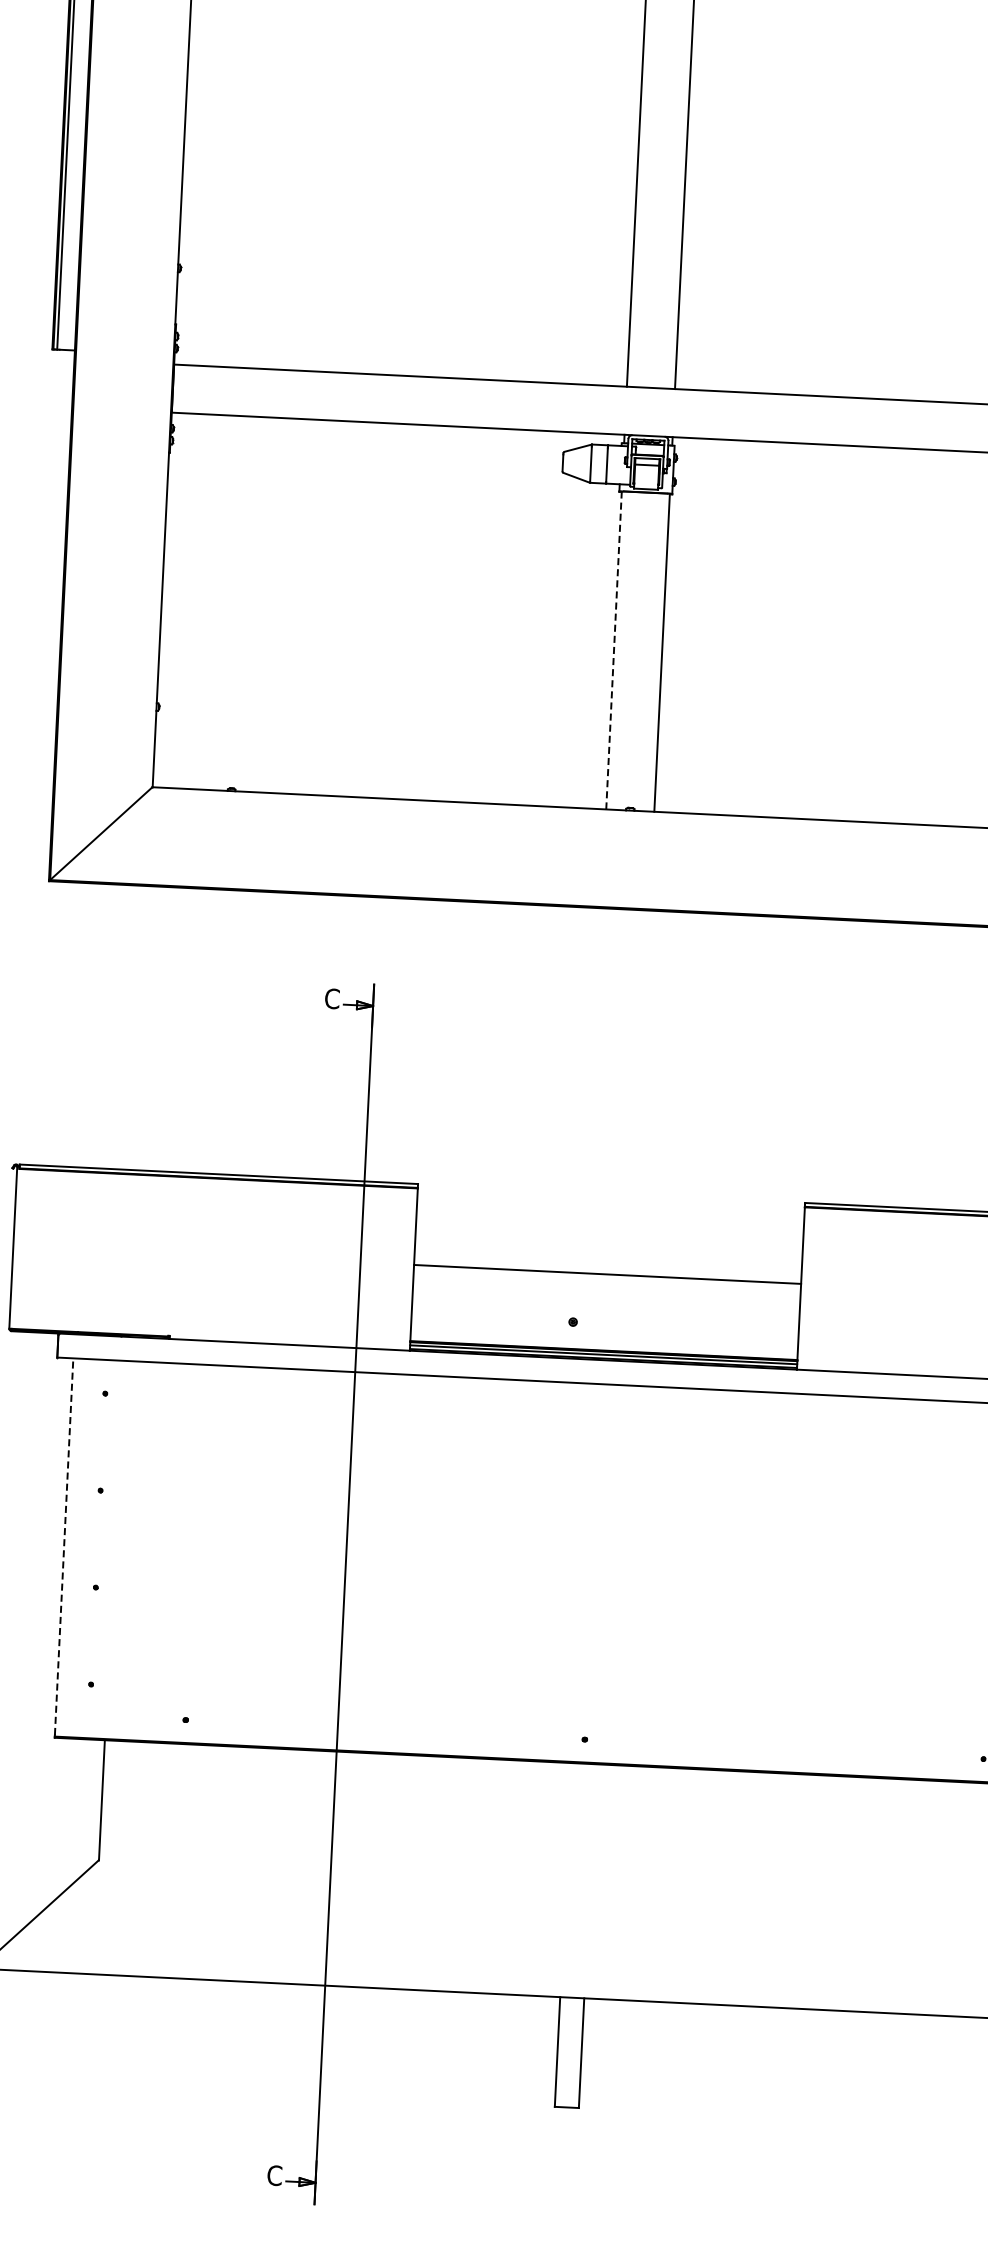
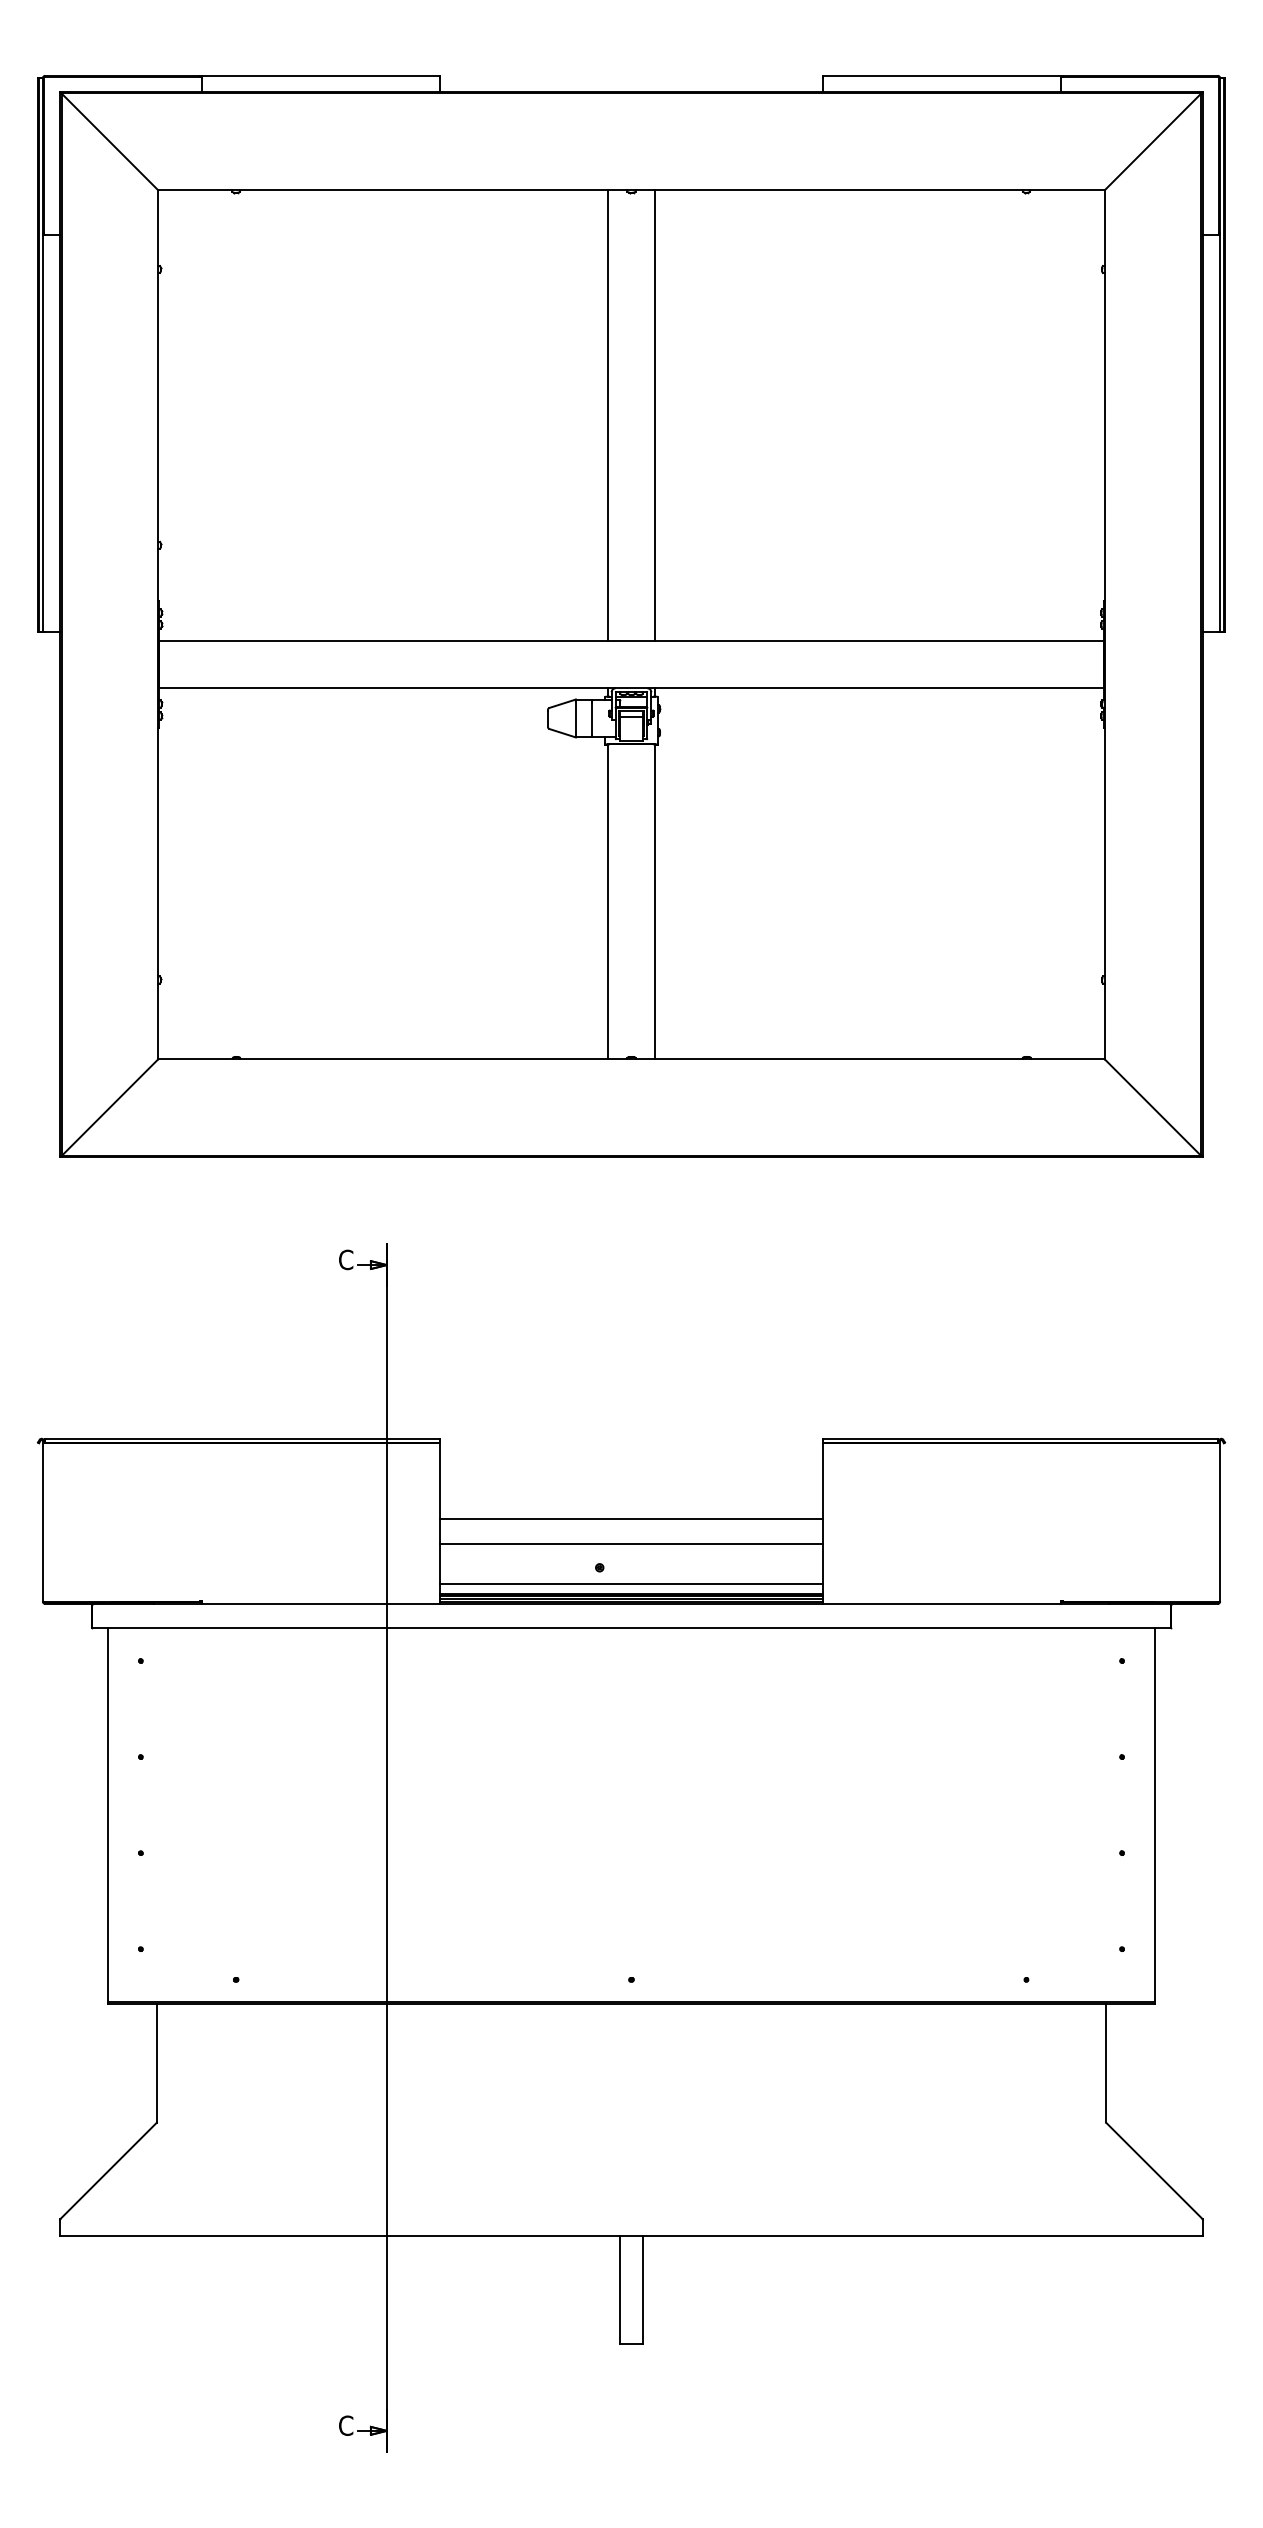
line: (613, 649) -> (607, 901), dashed -> solid
line: (606, 1299) -> (631, 1543), added
line: (604, 1339) -> (631, 1583), added
line: (64, 1546) -> (107, 1814), dashed -> solid

